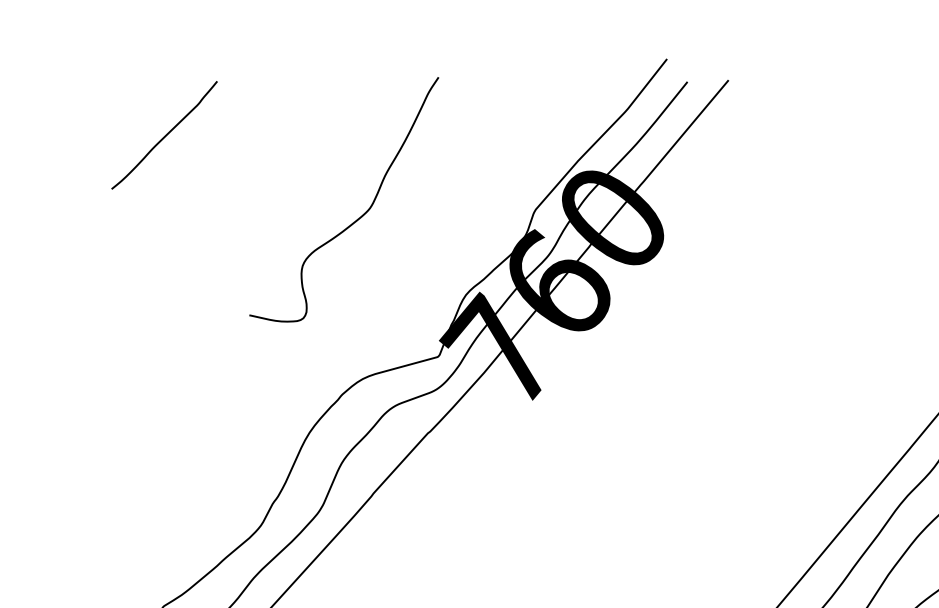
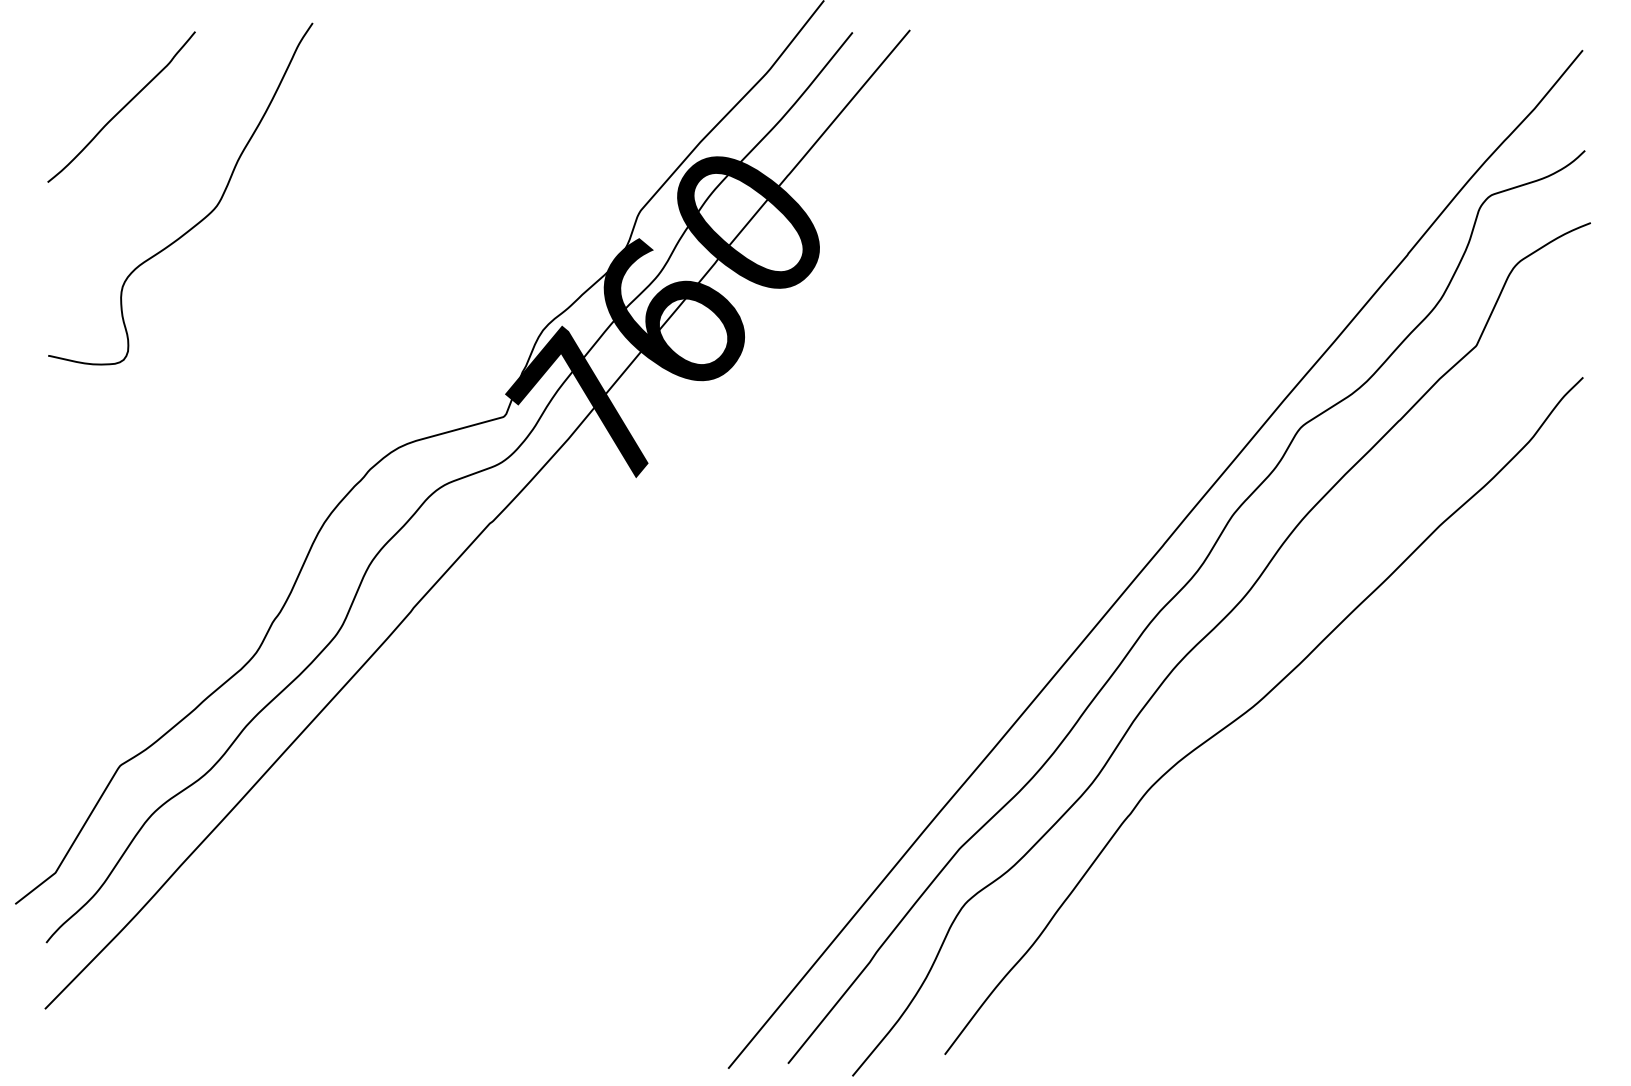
curve: (360, 216) -> (203, 217), moved

